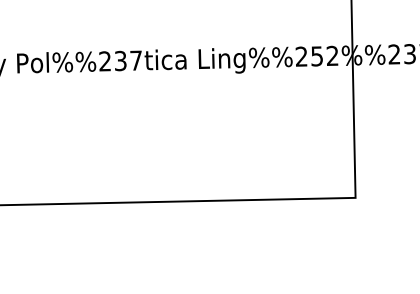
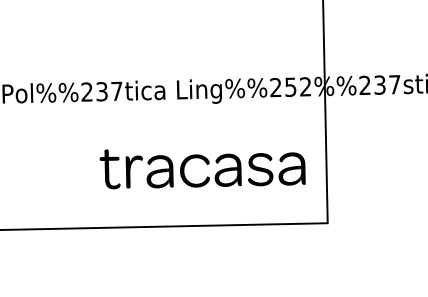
part: (229, 136) -> (206, 164), added

